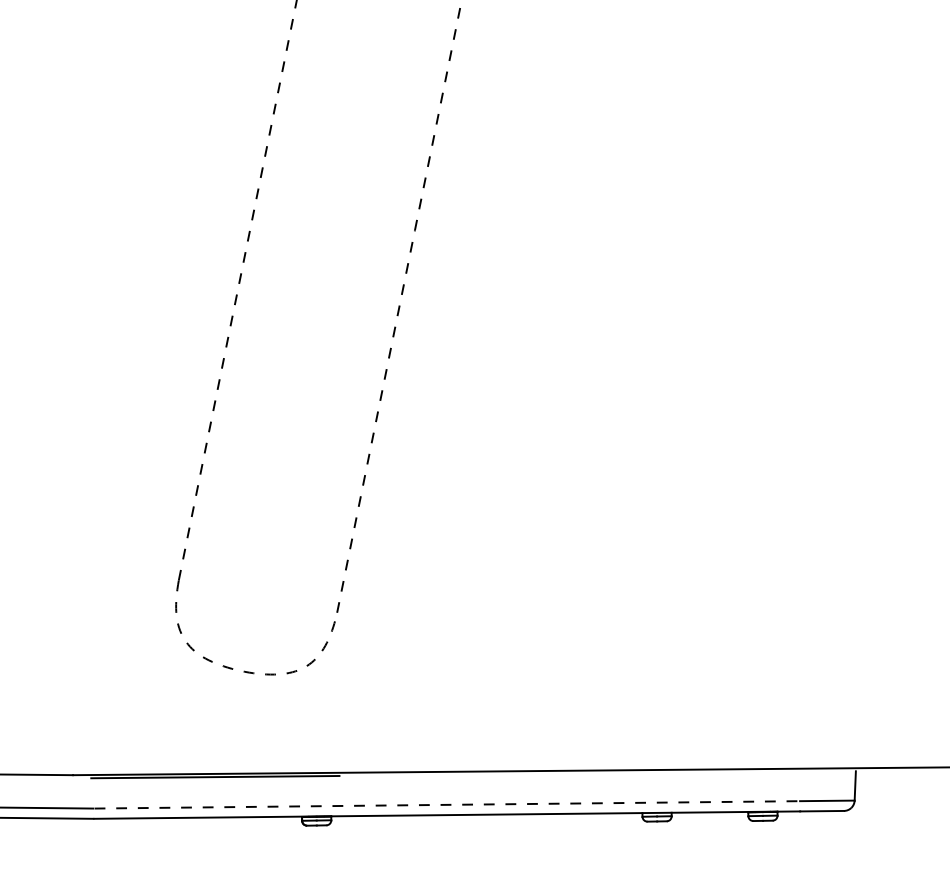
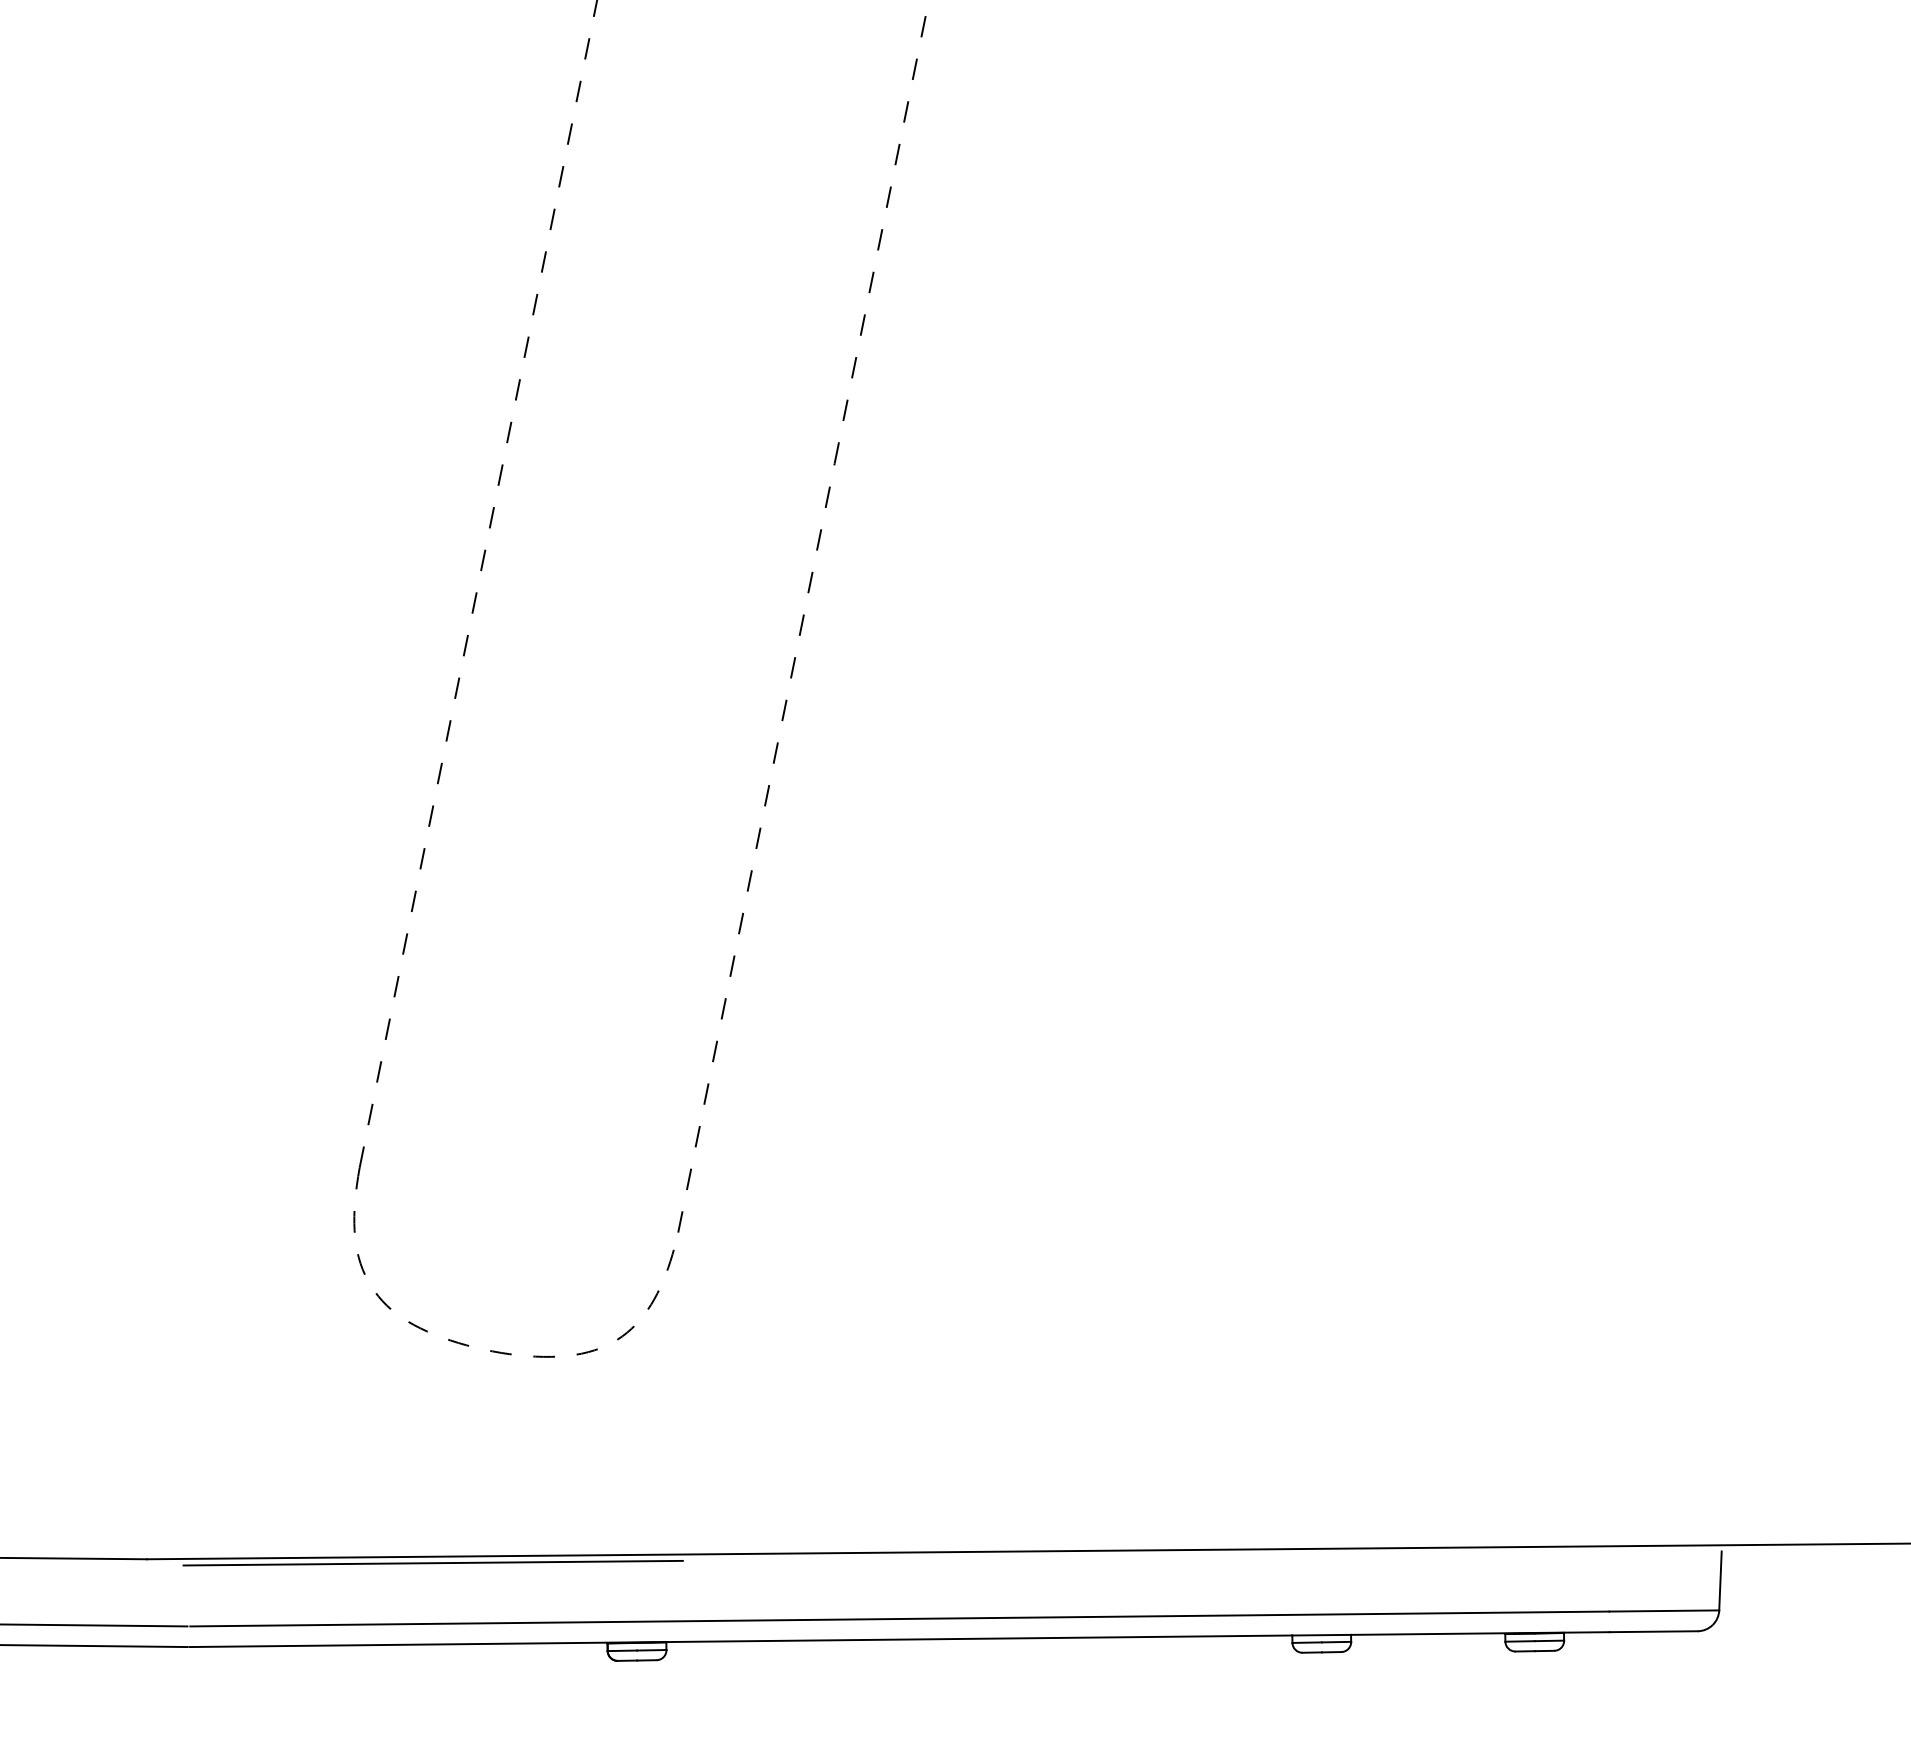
line: (447, 804) -> (900, 1618), dashed -> solid

